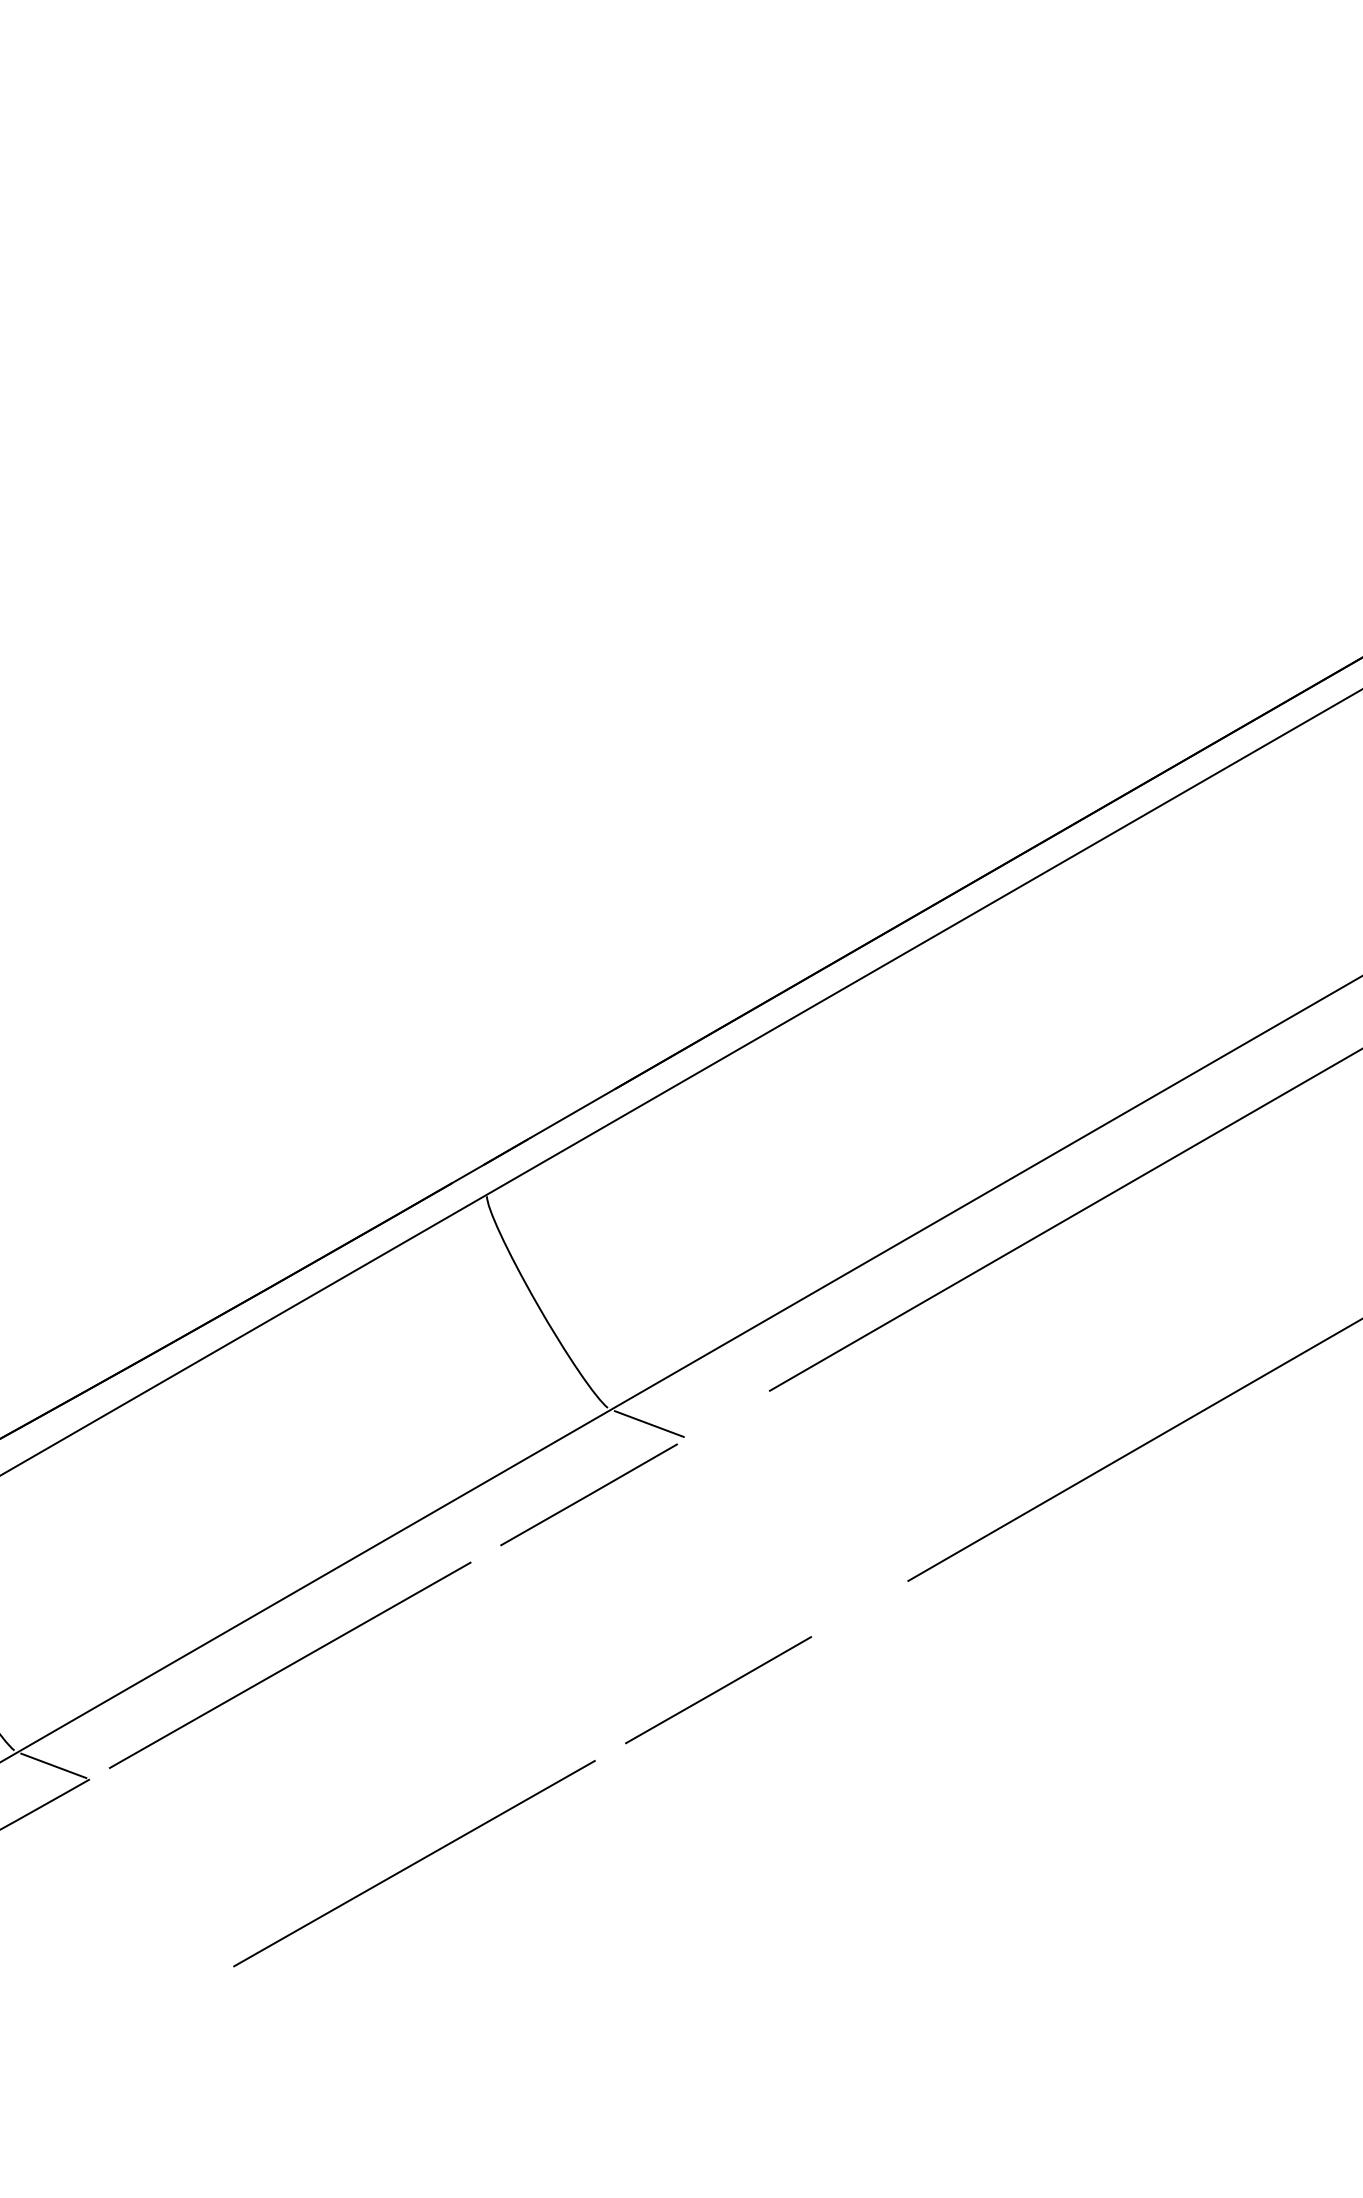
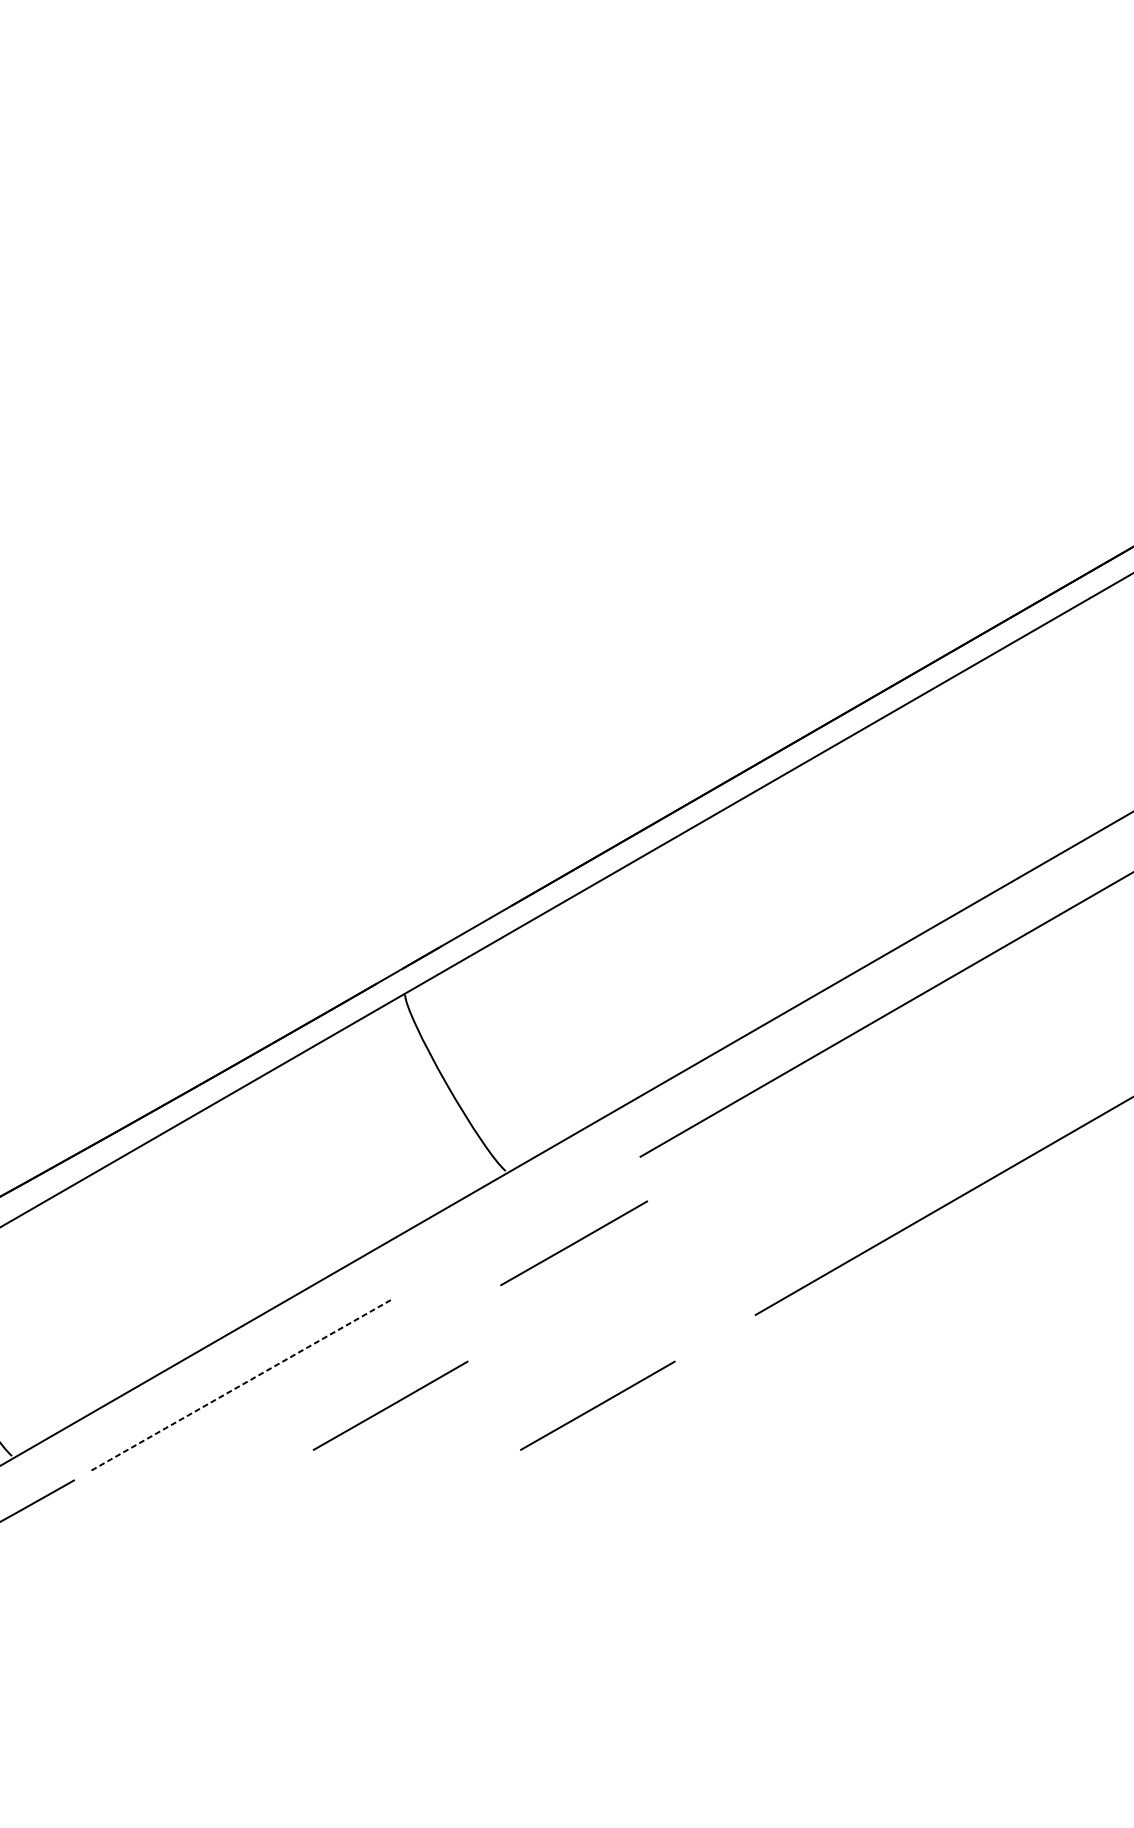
line: (648, 1423) -> (539, 1183), removed
line: (588, 1494) -> (573, 1243), moved
line: (290, 1665) -> (241, 1385), solid -> dashed
line: (469, 1690) -> (390, 1406), added
line: (53, 1765) -> (44, 1468), removed
line: (414, 1863) -> (344, 1549), removed

